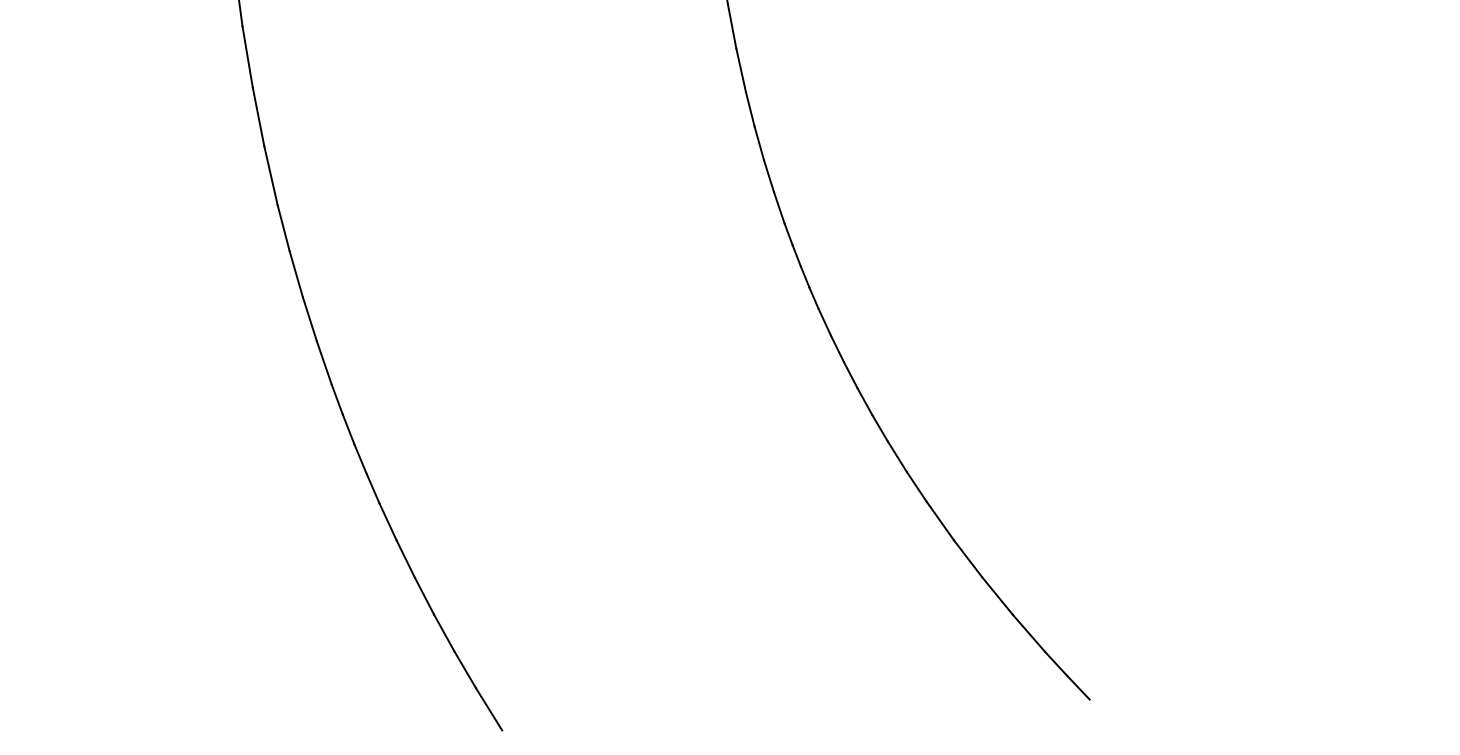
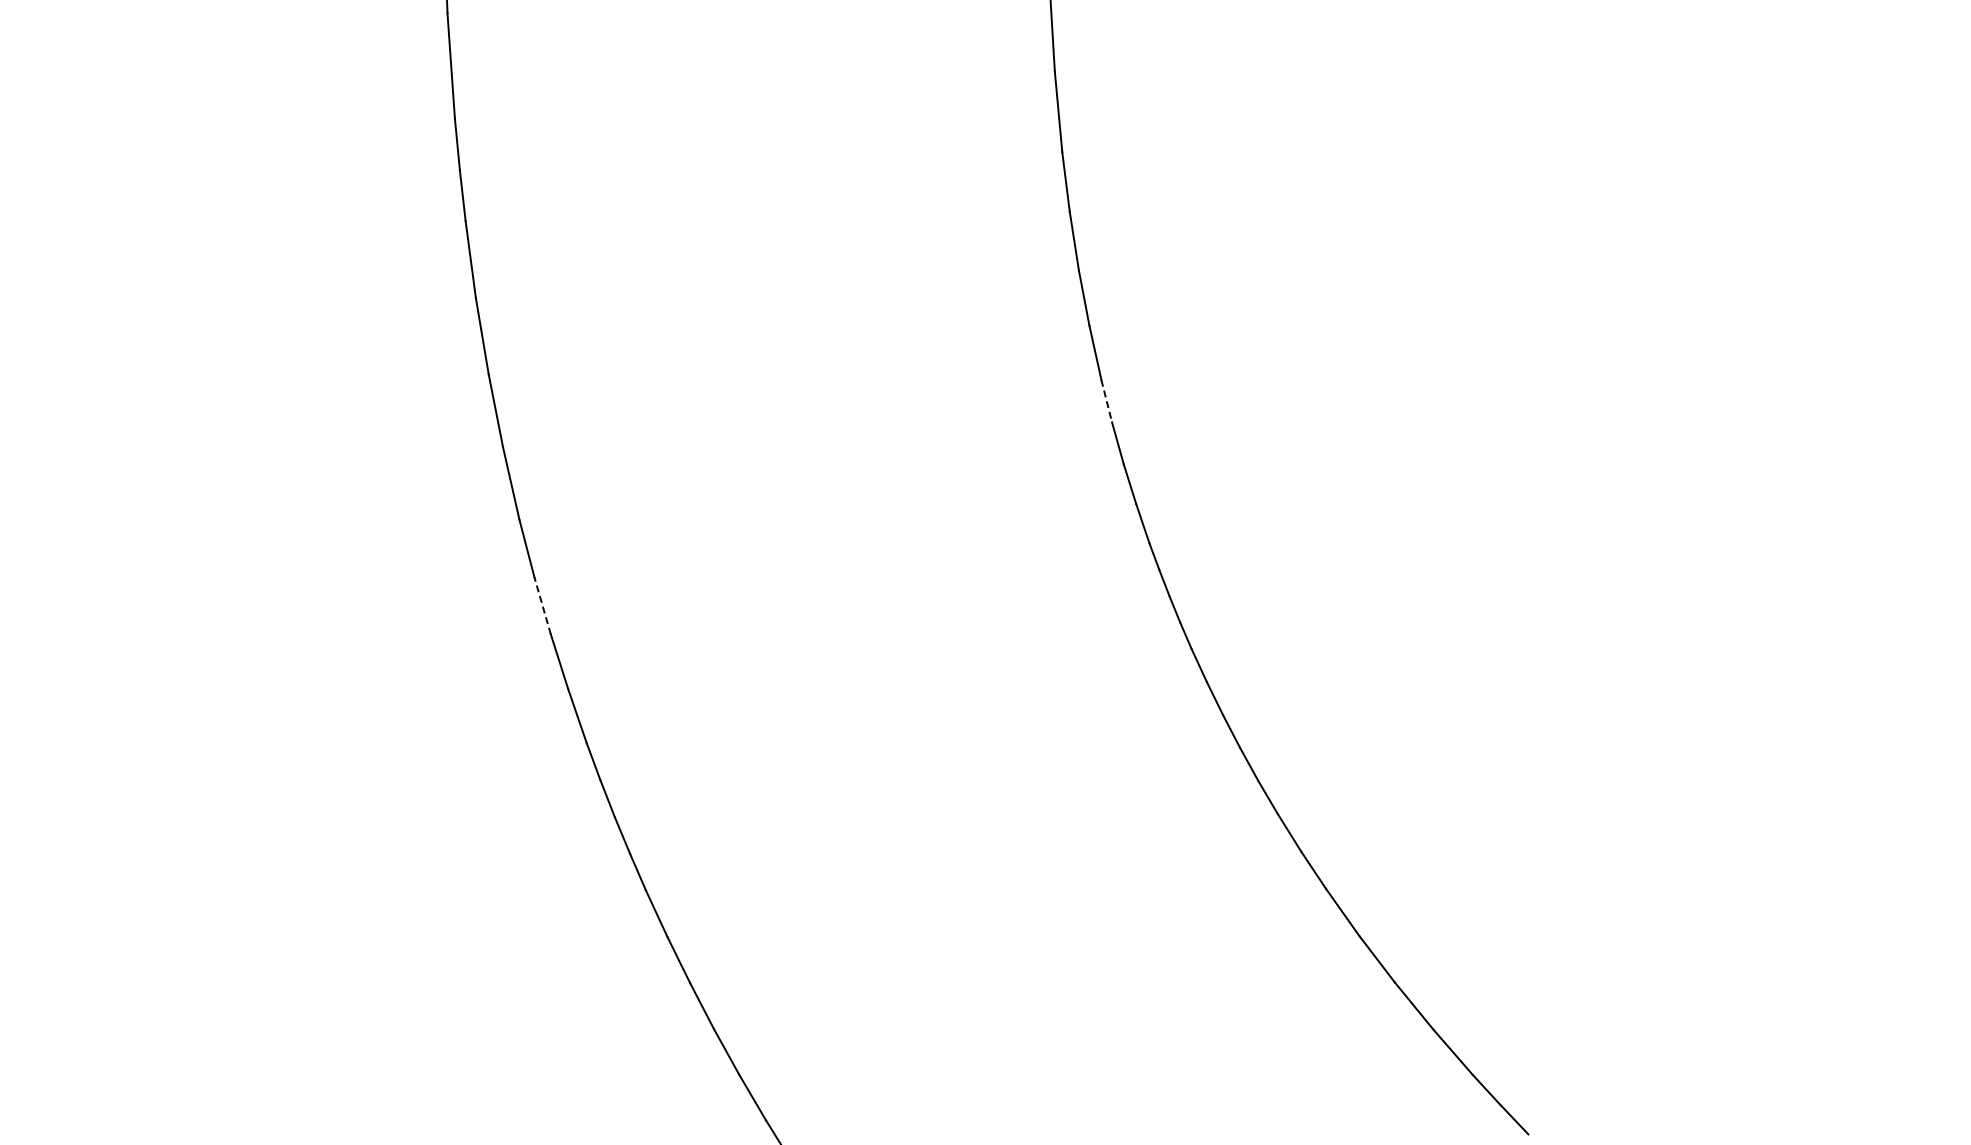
line: (750, 109) -> (1106, 401), solid -> dashed
line: (296, 273) -> (542, 605), solid -> dashed

